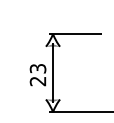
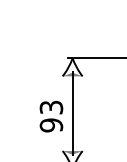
text: (38, 81) -> (52, 125), 23 -> 93

